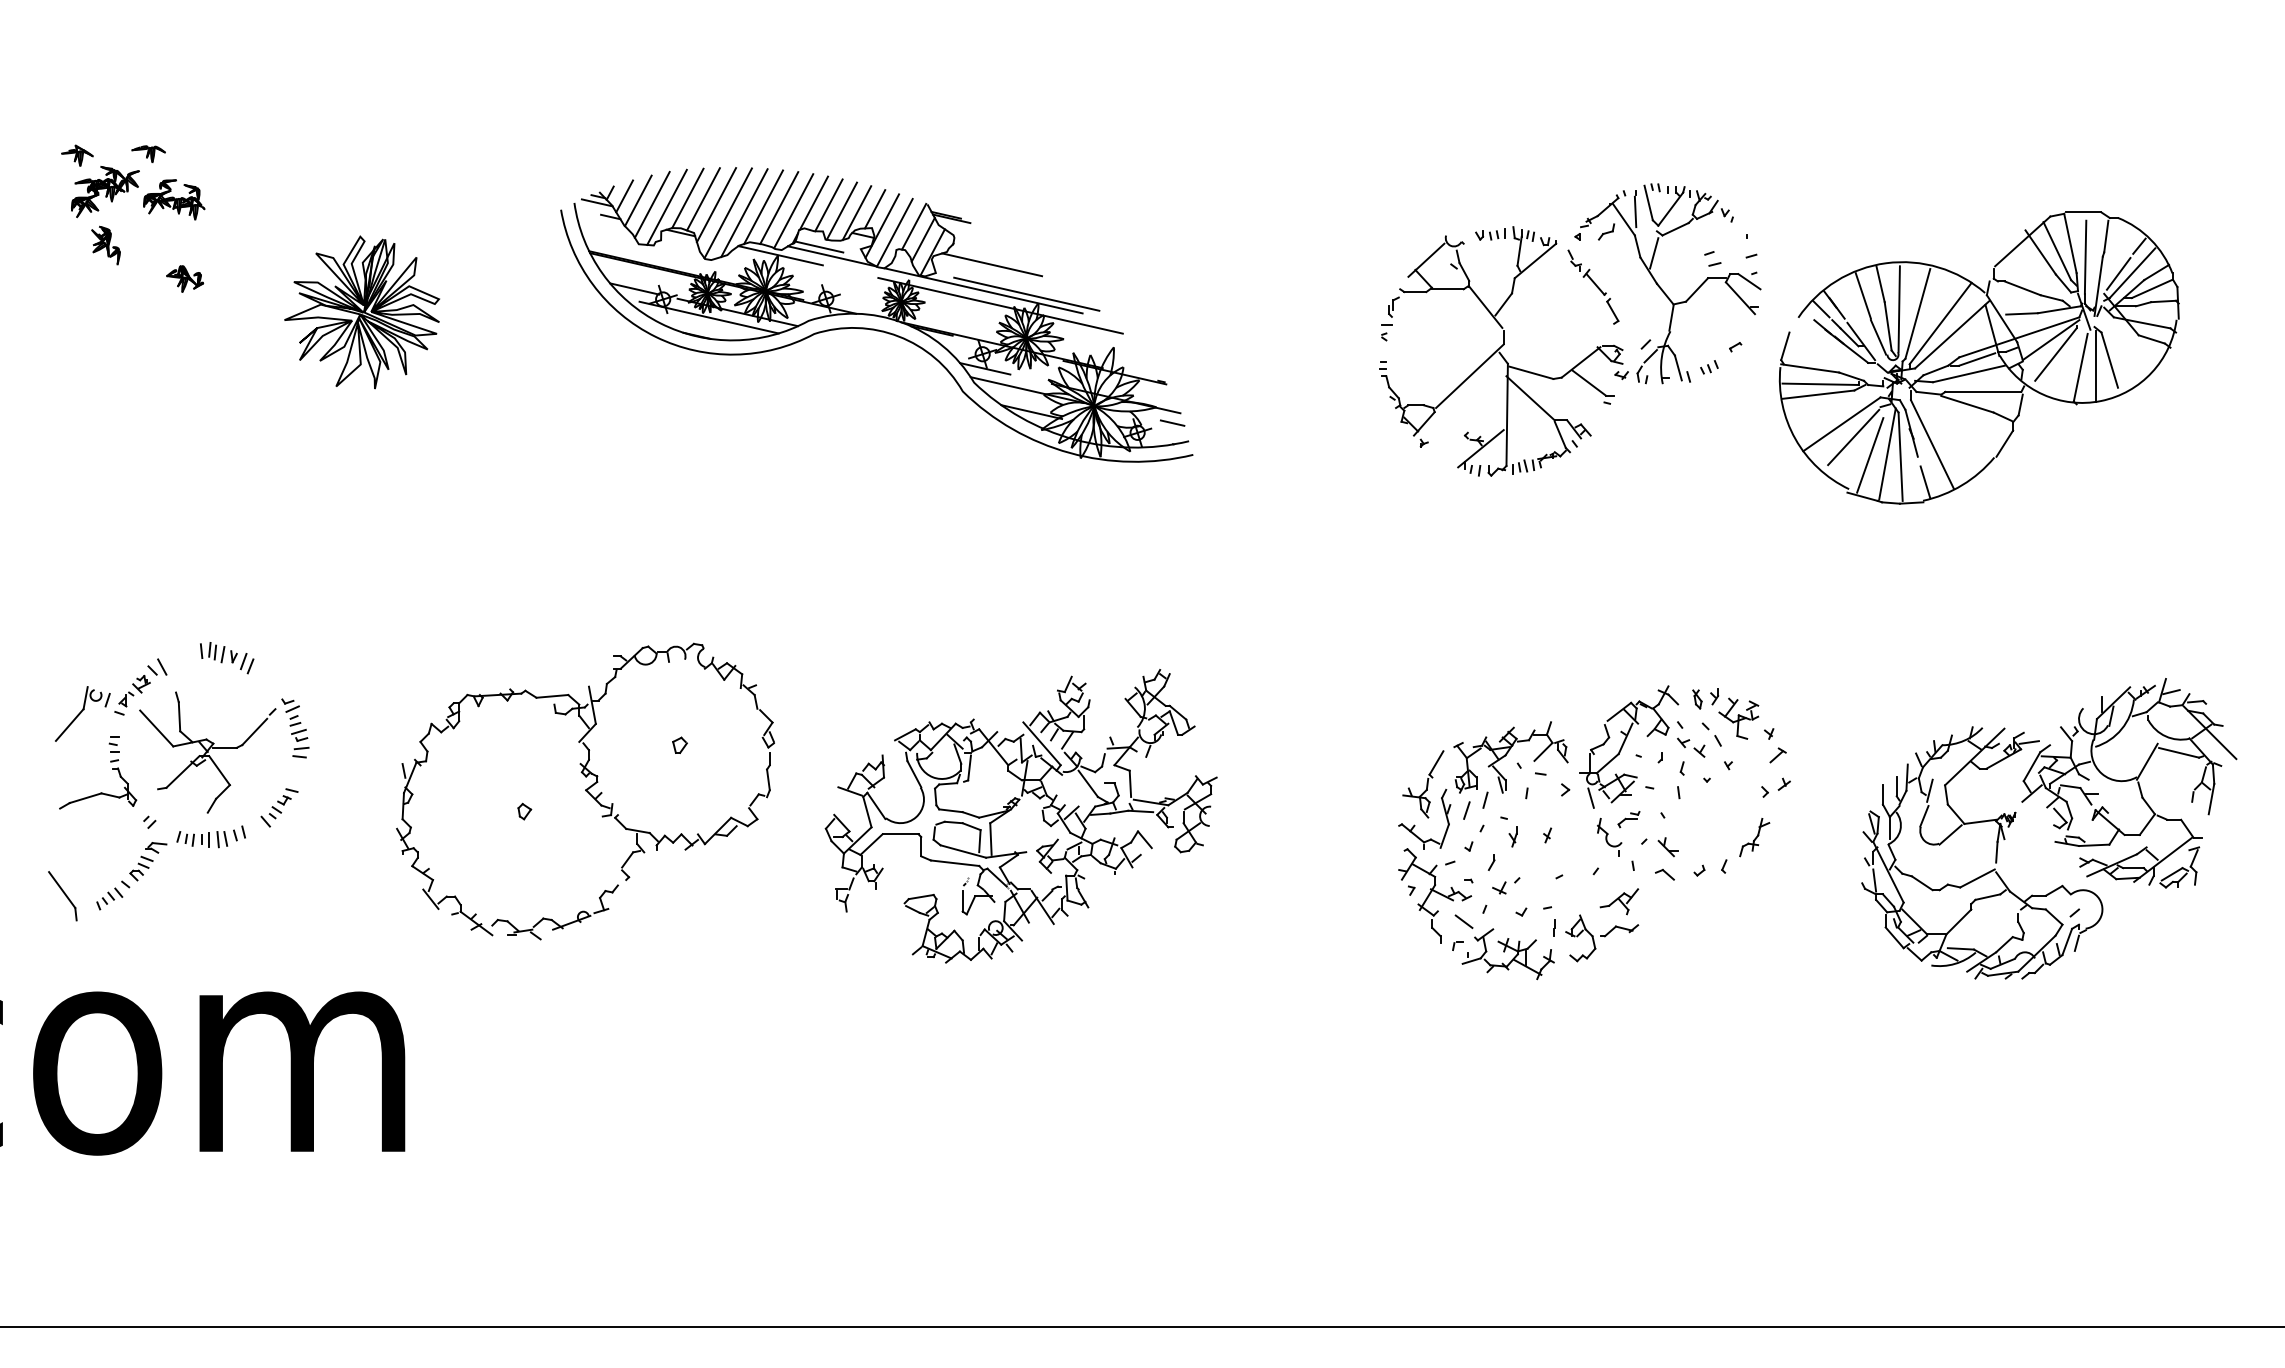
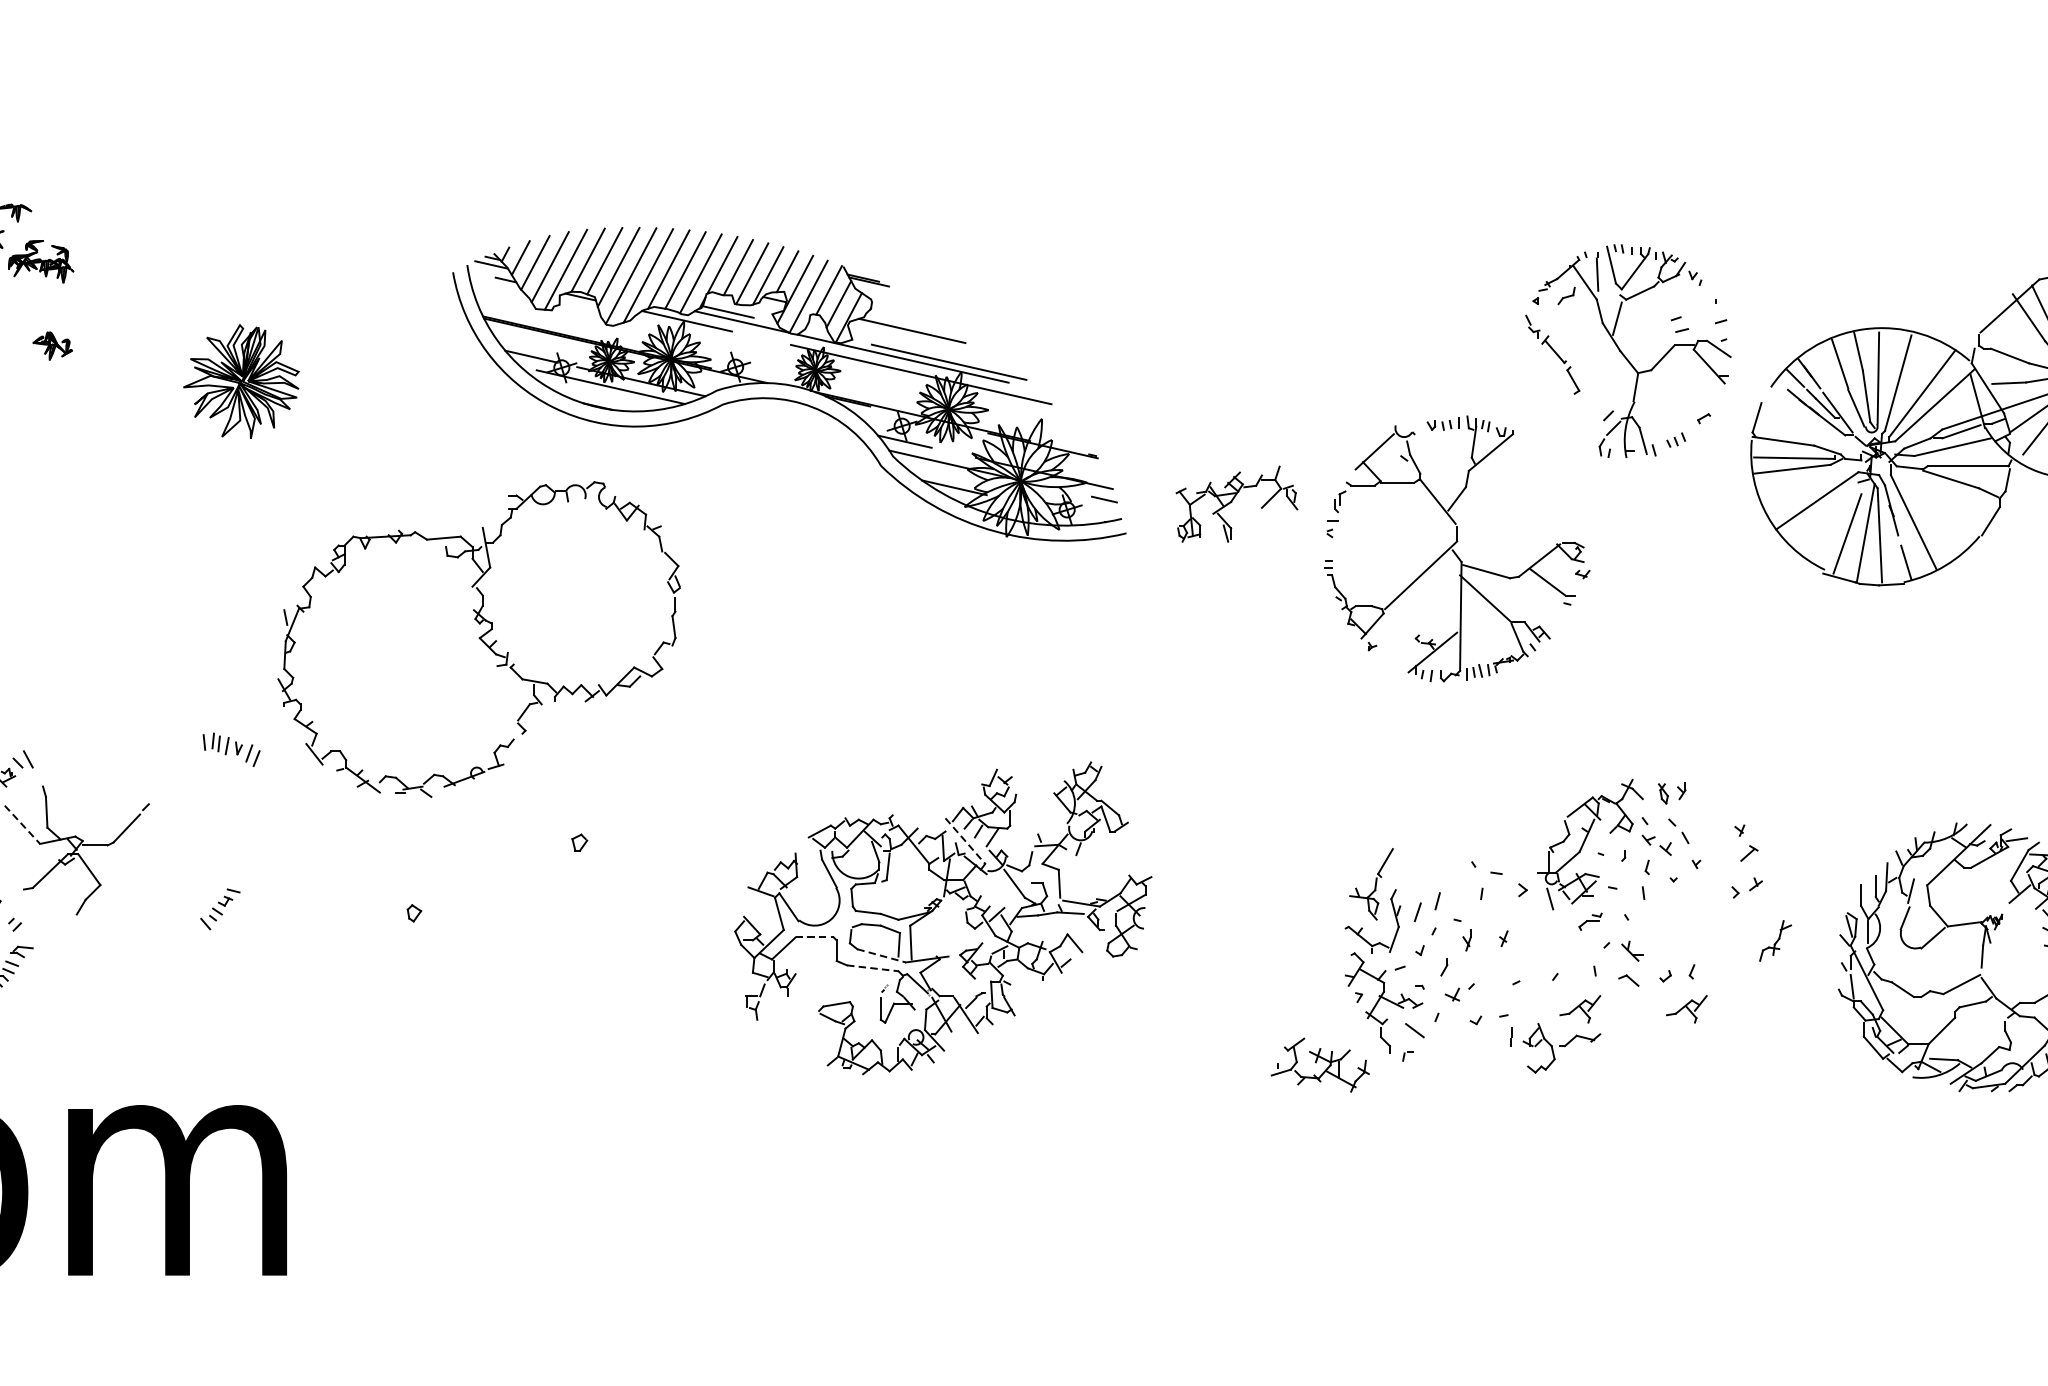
part: (362, 312) -> (241, 381), size x0.7
part: (1503, 351) -> (1456, 548), moved
line: (1853, 437) -> (1829, 514), removed
part: (227, 658) -> (232, 750), moved
part: (1738, 718) -> (1707, 814), removed
line: (157, 728) -> (23, 824), solid -> dashed
part: (295, 728) -> (170, 824), removed
line: (1042, 744) -> (965, 841), solid -> dashed
part: (1510, 757) -> (1236, 504), moved
part: (585, 791) -> (479, 639), moved
part: (279, 807) -> (220, 908), moved
line: (900, 834) -> (814, 937), solid -> dashed
part: (210, 836) -> (79, 939), removed
part: (1609, 836) -> (1569, 939), removed
part: (1754, 837) -> (1775, 940), moved
line: (963, 851) -> (881, 955), solid -> dashed
line: (955, 863) -> (873, 968), solid -> dashed
part: (1719, 901) -> (1686, 1009), added
part: (1507, 954) -> (1319, 1065), moved

